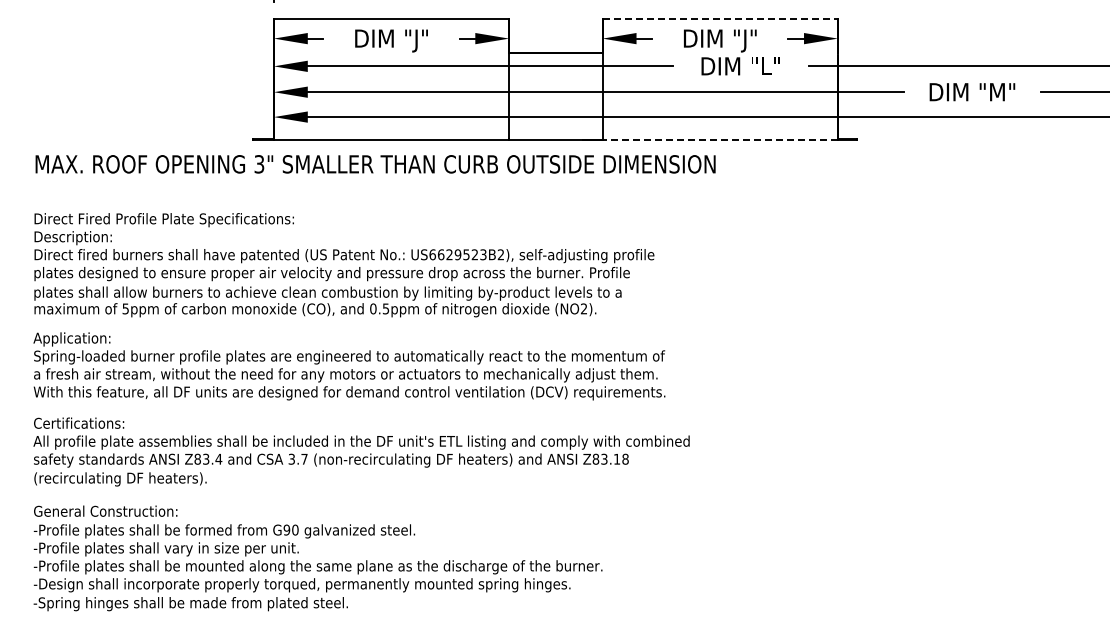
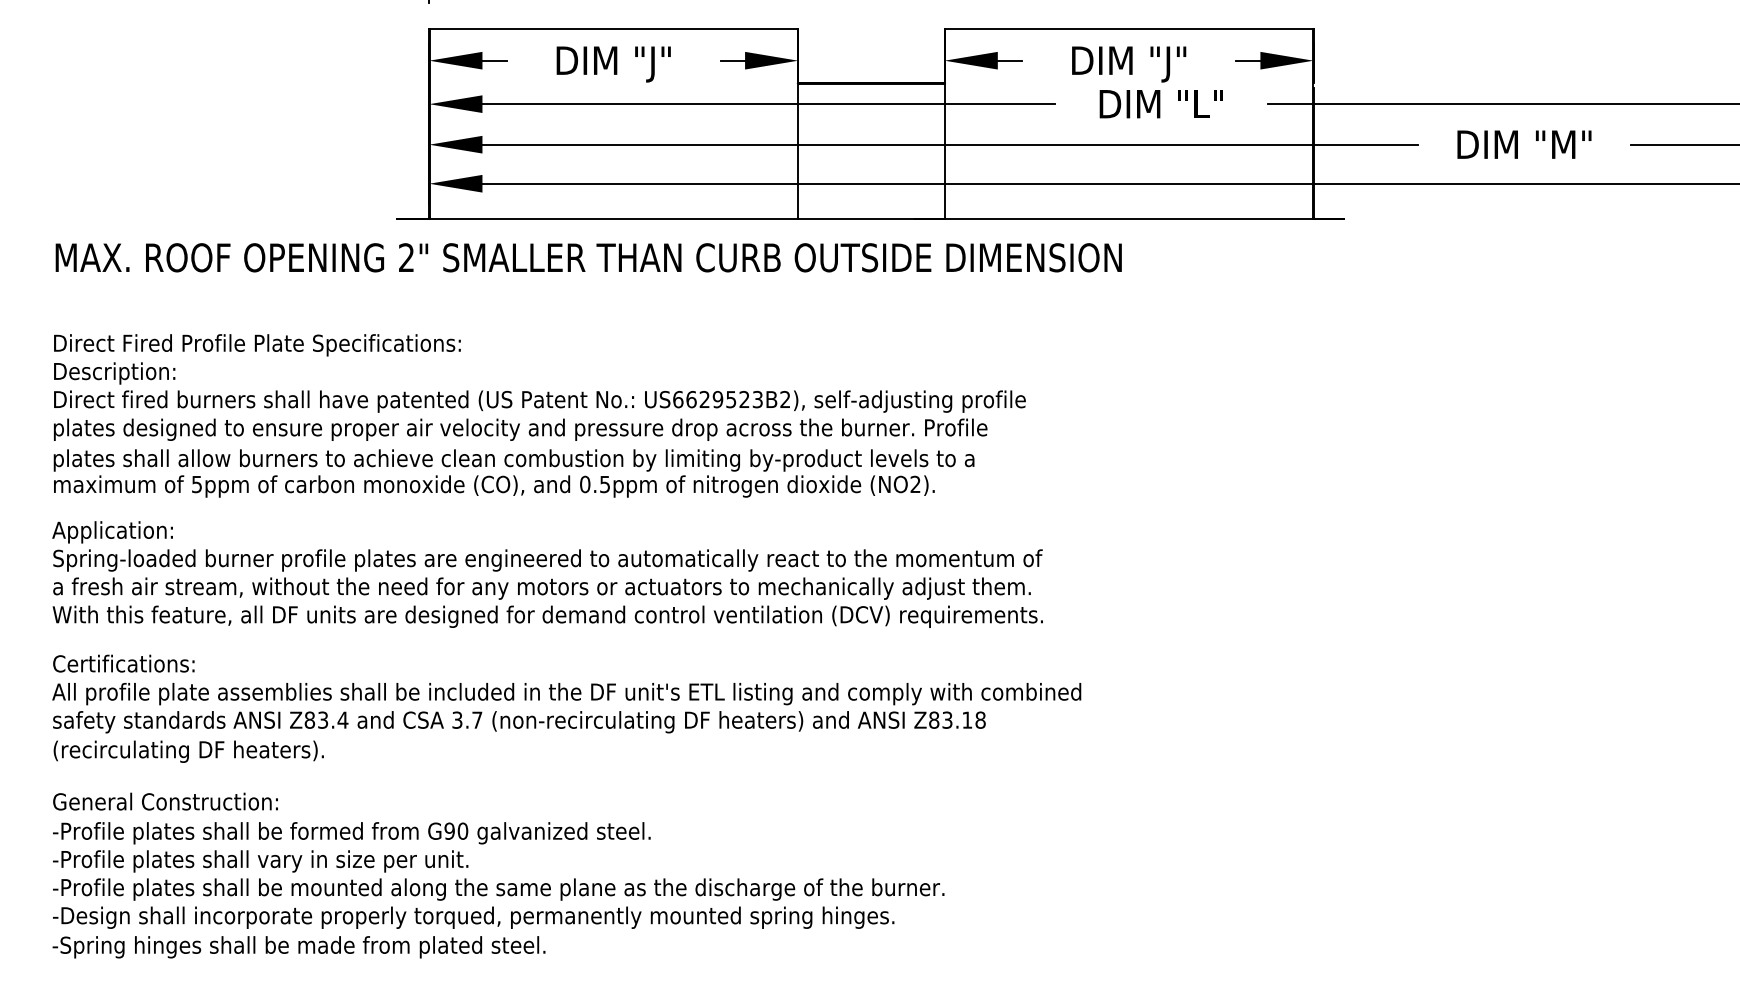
line: (720, 18) -> (1129, 29), dashed -> solid
line: (719, 139) -> (1127, 218), dashed -> solid
text: (259, 164) -> (406, 258), 3" -> 2"

